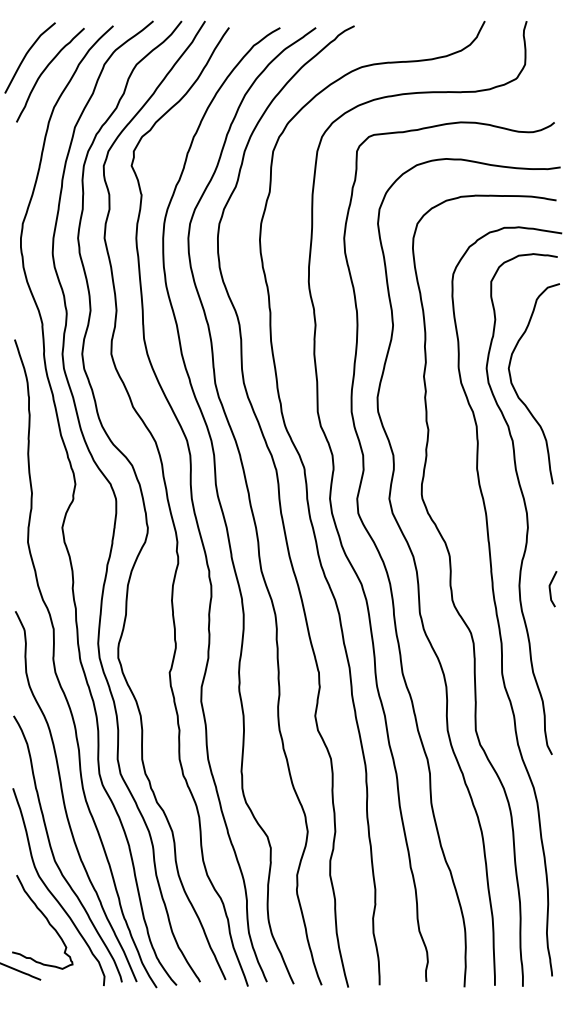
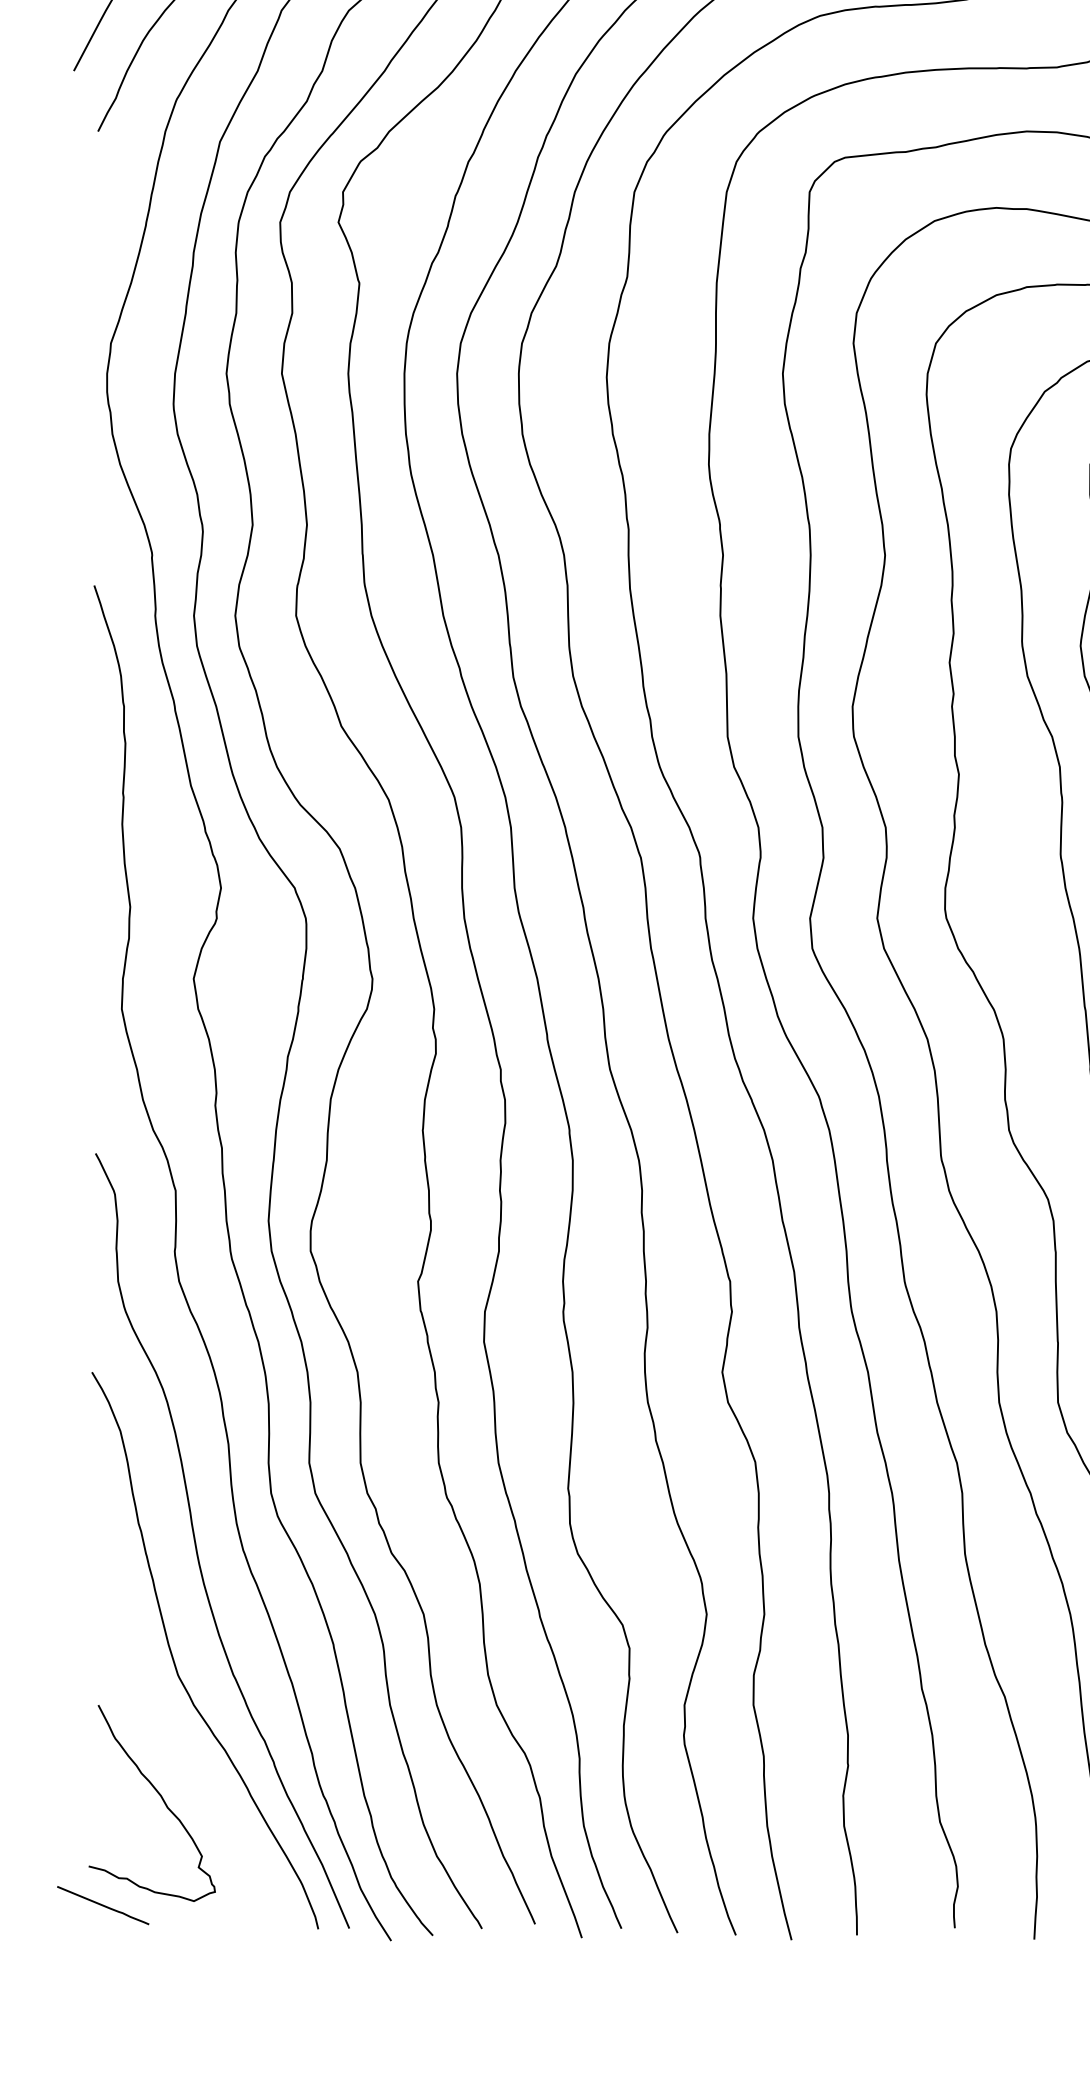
curve: (50, 890) -> (168, 1737), removed

